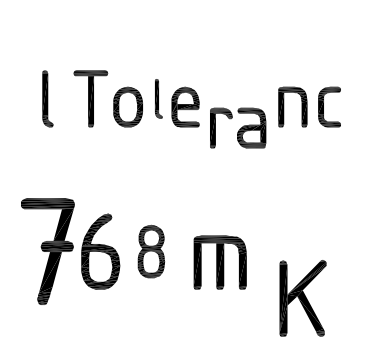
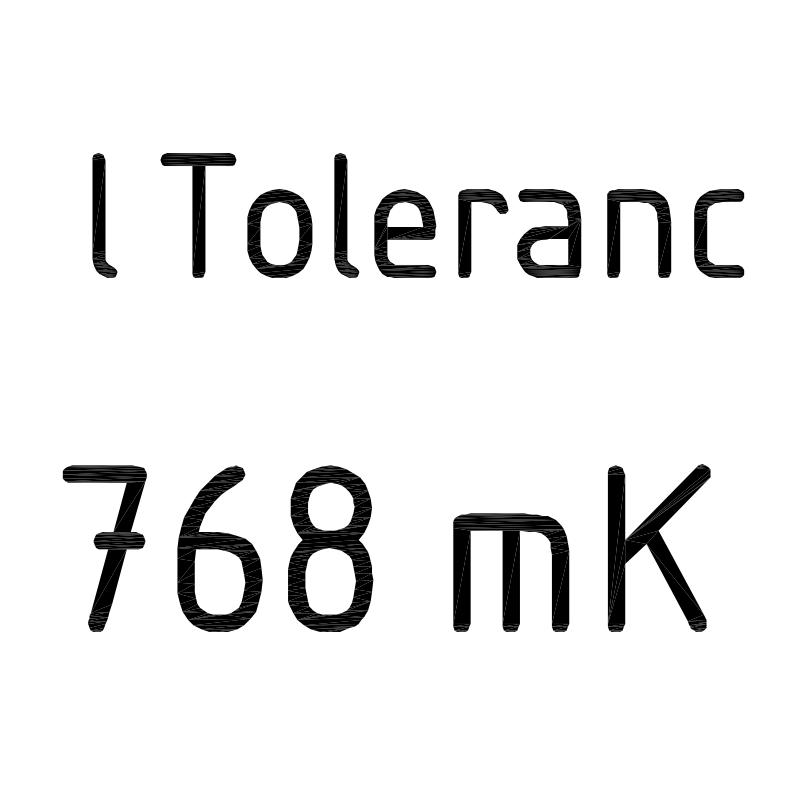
part: (158, 98) -> (346, 214), size x1.43
part: (238, 127) -> (520, 232), moved
part: (47, 251) -> (103, 548), size x0.71
part: (151, 251) -> (330, 548), size x1.43
part: (219, 262) -> (509, 572), moved
part: (302, 298) -> (657, 548), moved

